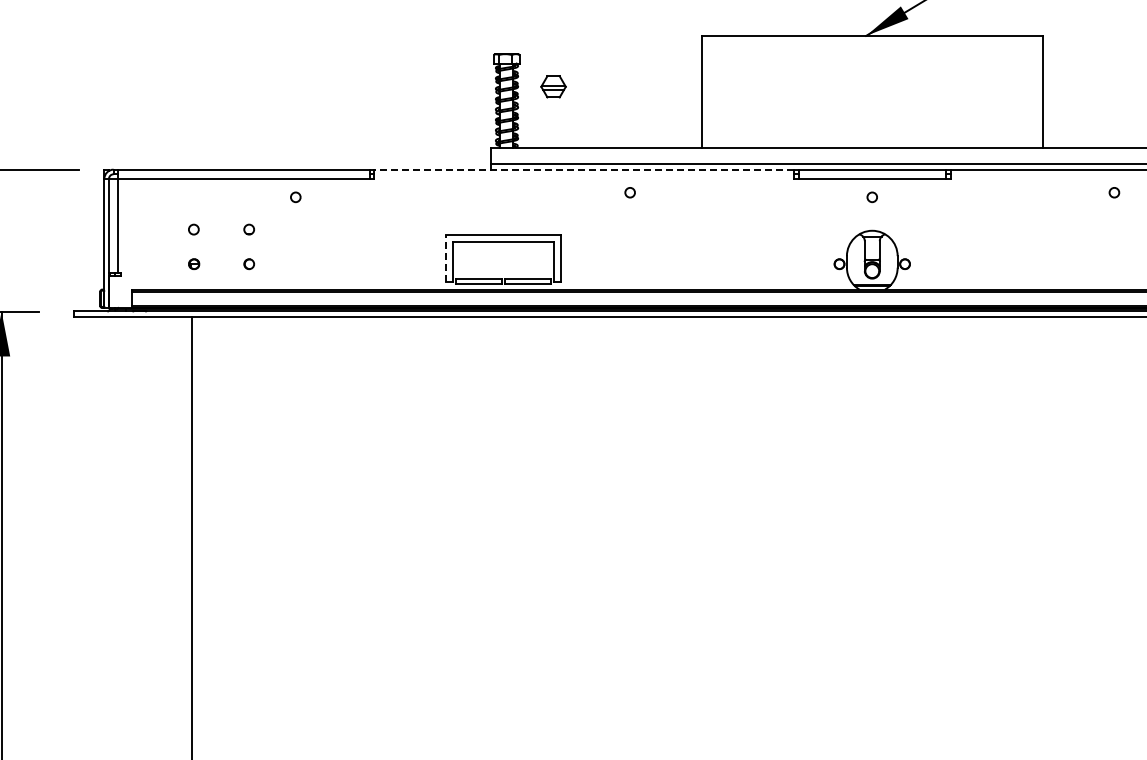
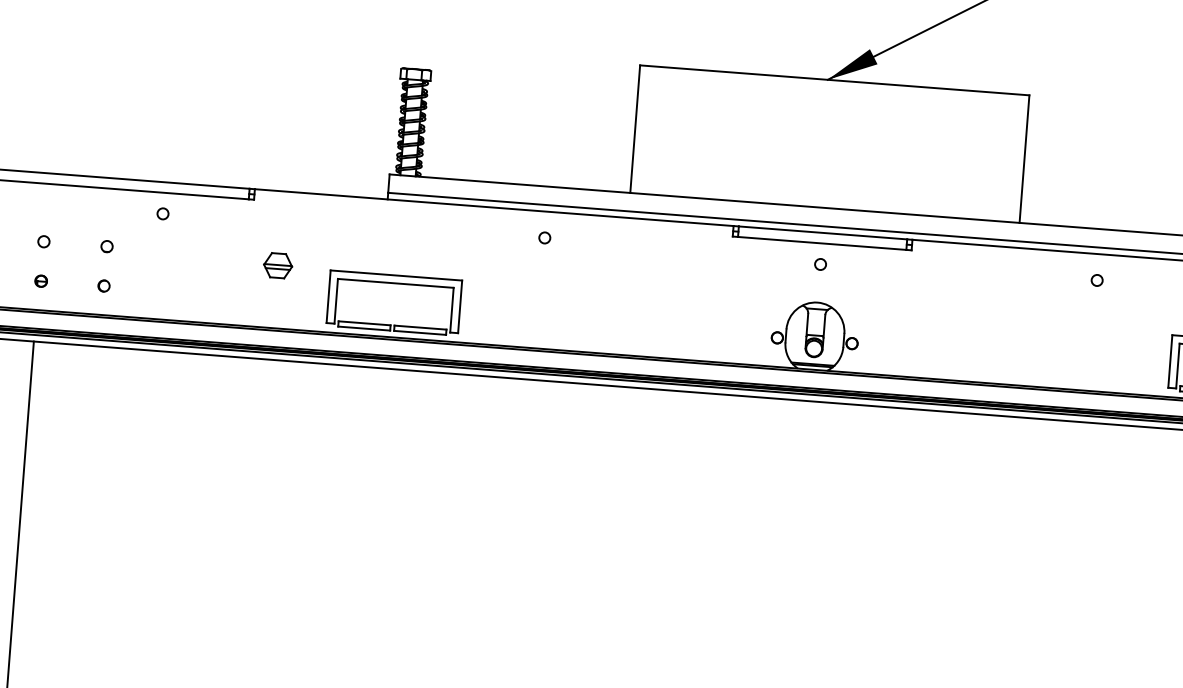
part: (553, 86) -> (278, 265), moved
line: (584, 169) -> (494, 207), dashed -> solid
line: (445, 257) -> (328, 295), dashed -> solid

